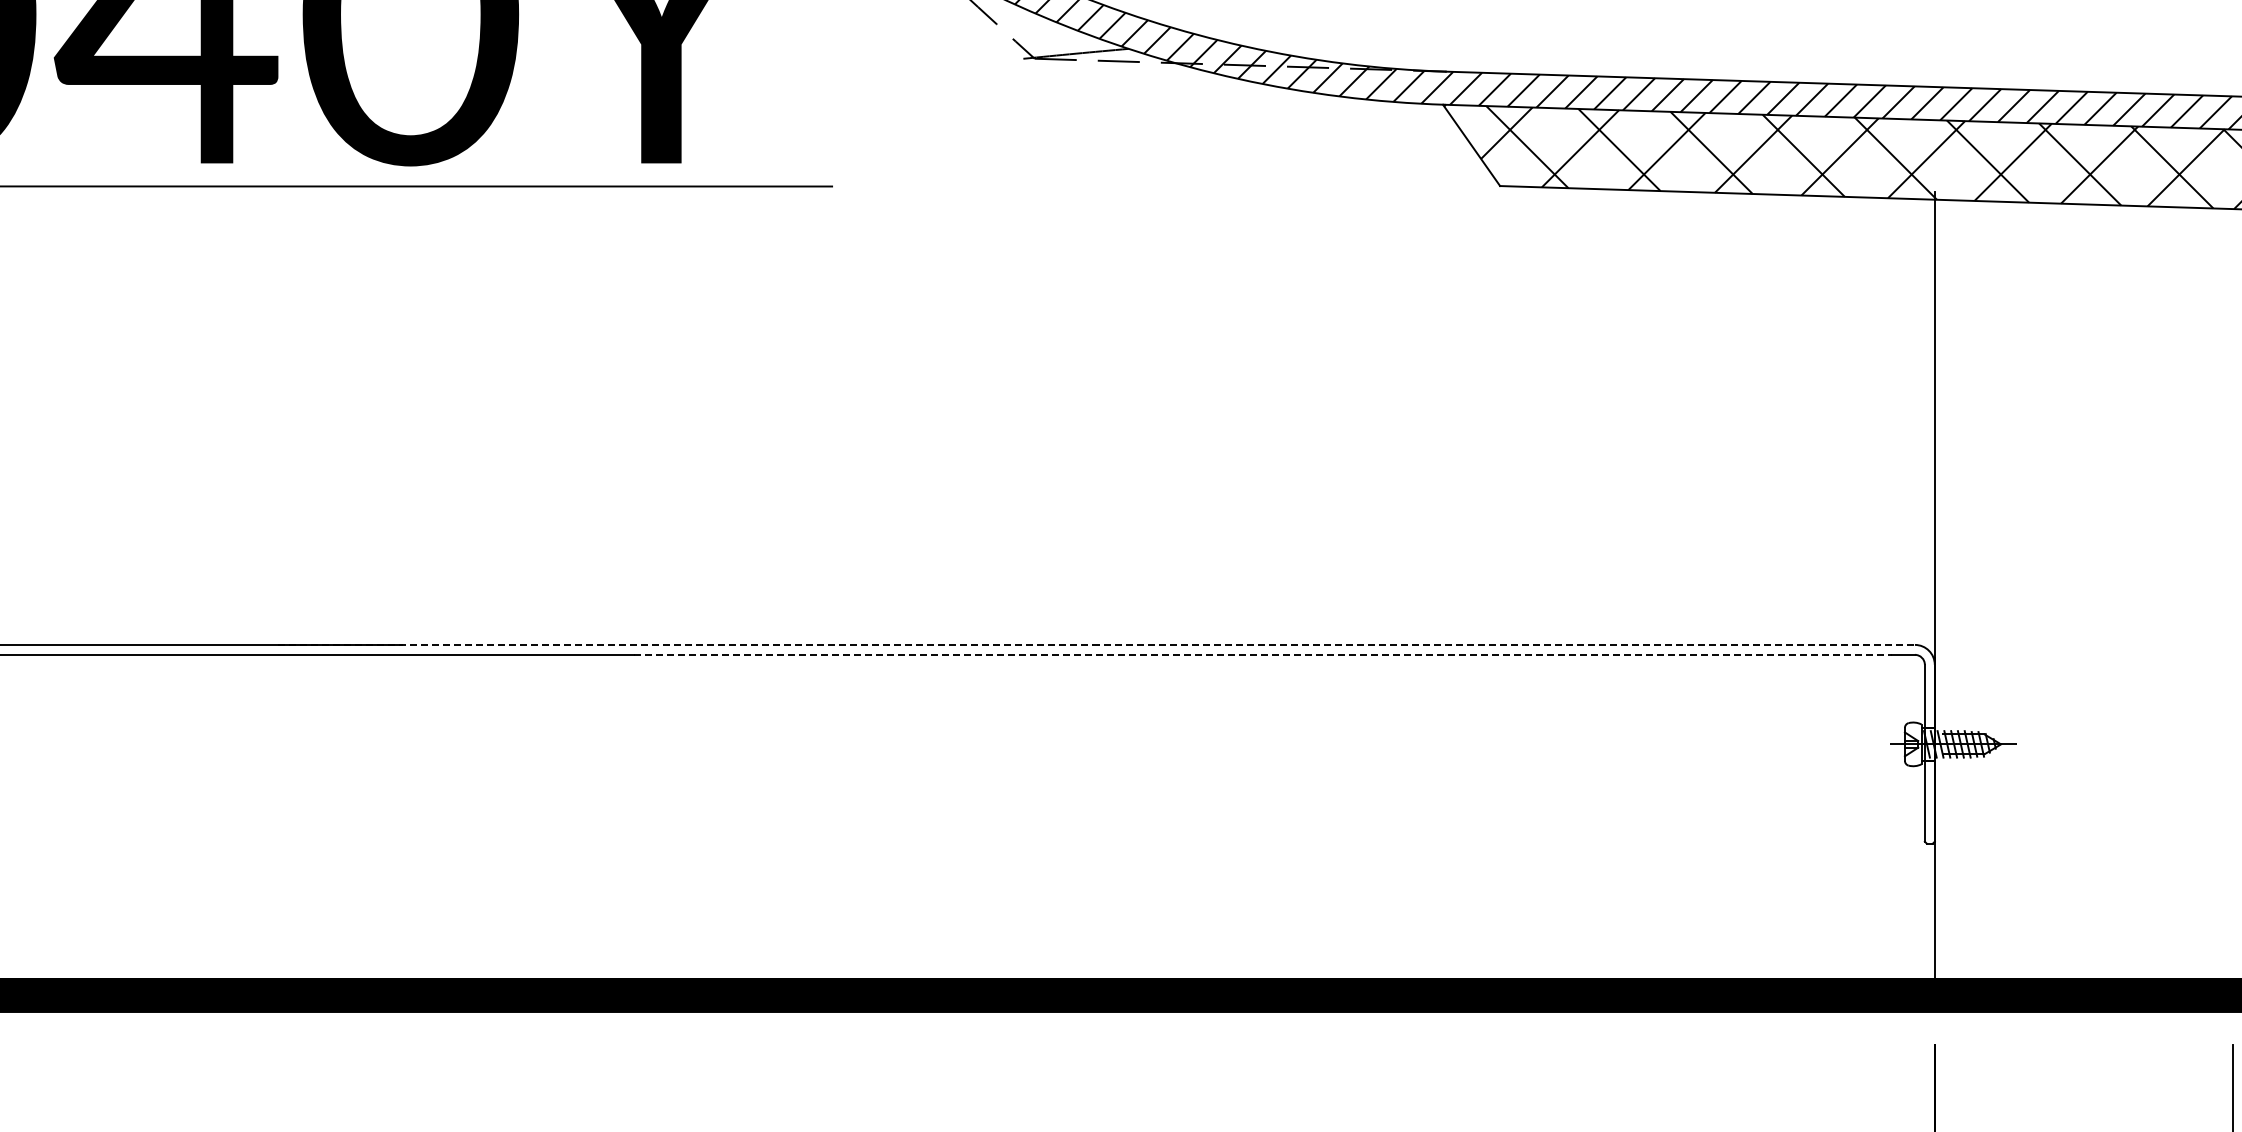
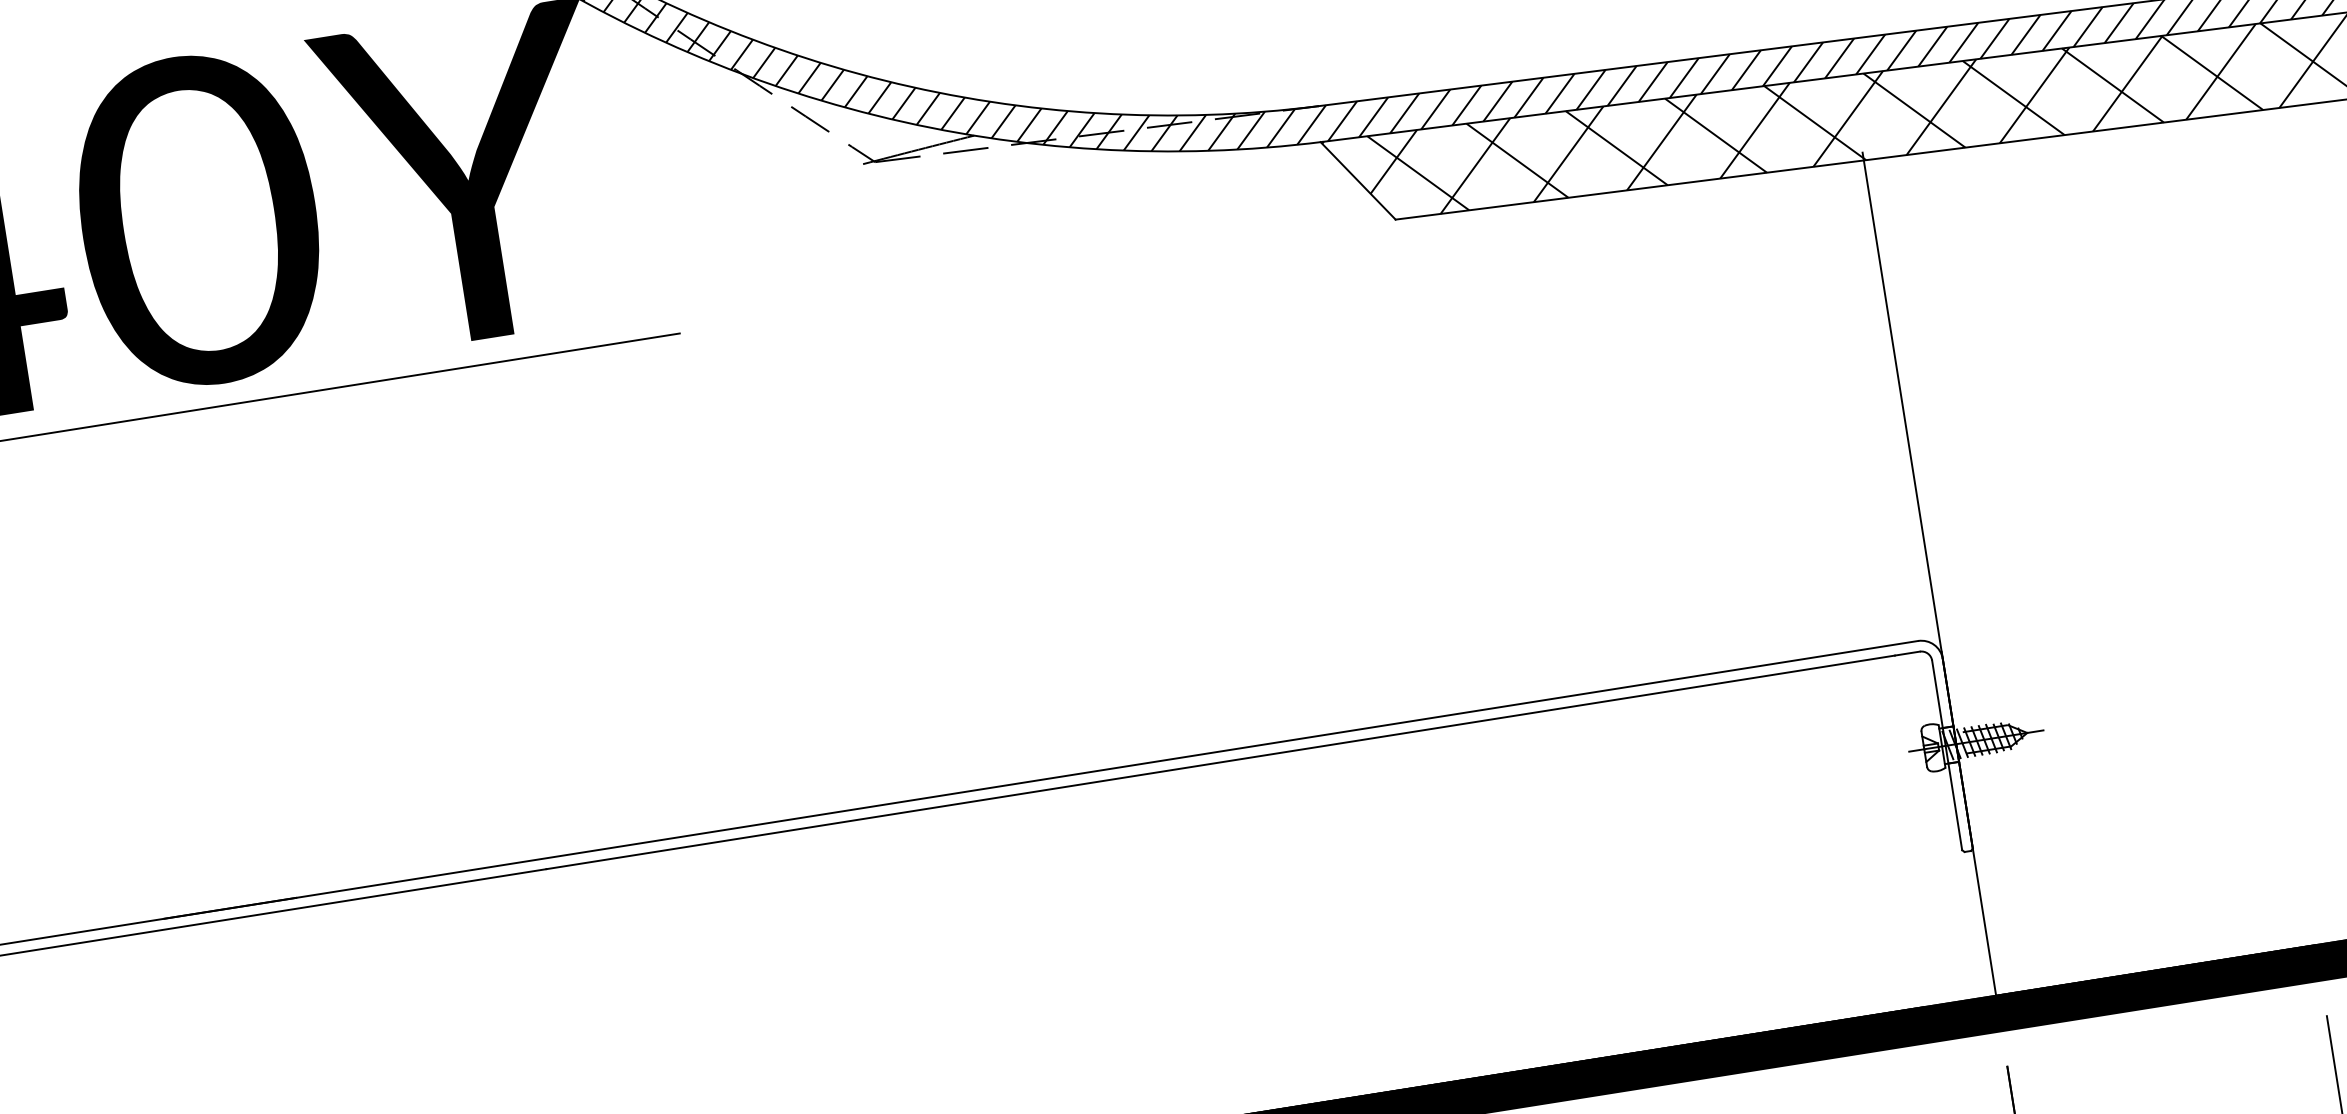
line: (1097, 644) -> (1041, 779), dashed -> solid
line: (1263, 654) -> (1221, 761), dashed -> solid

